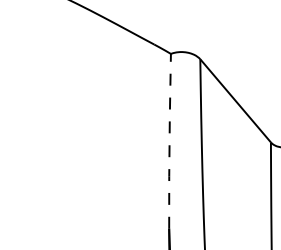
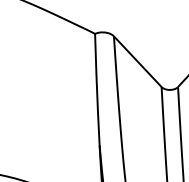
line: (170, 141) -> (97, 89), dashed -> solid

